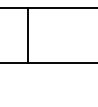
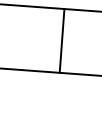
line: (27, 34) -> (61, 39), moved

